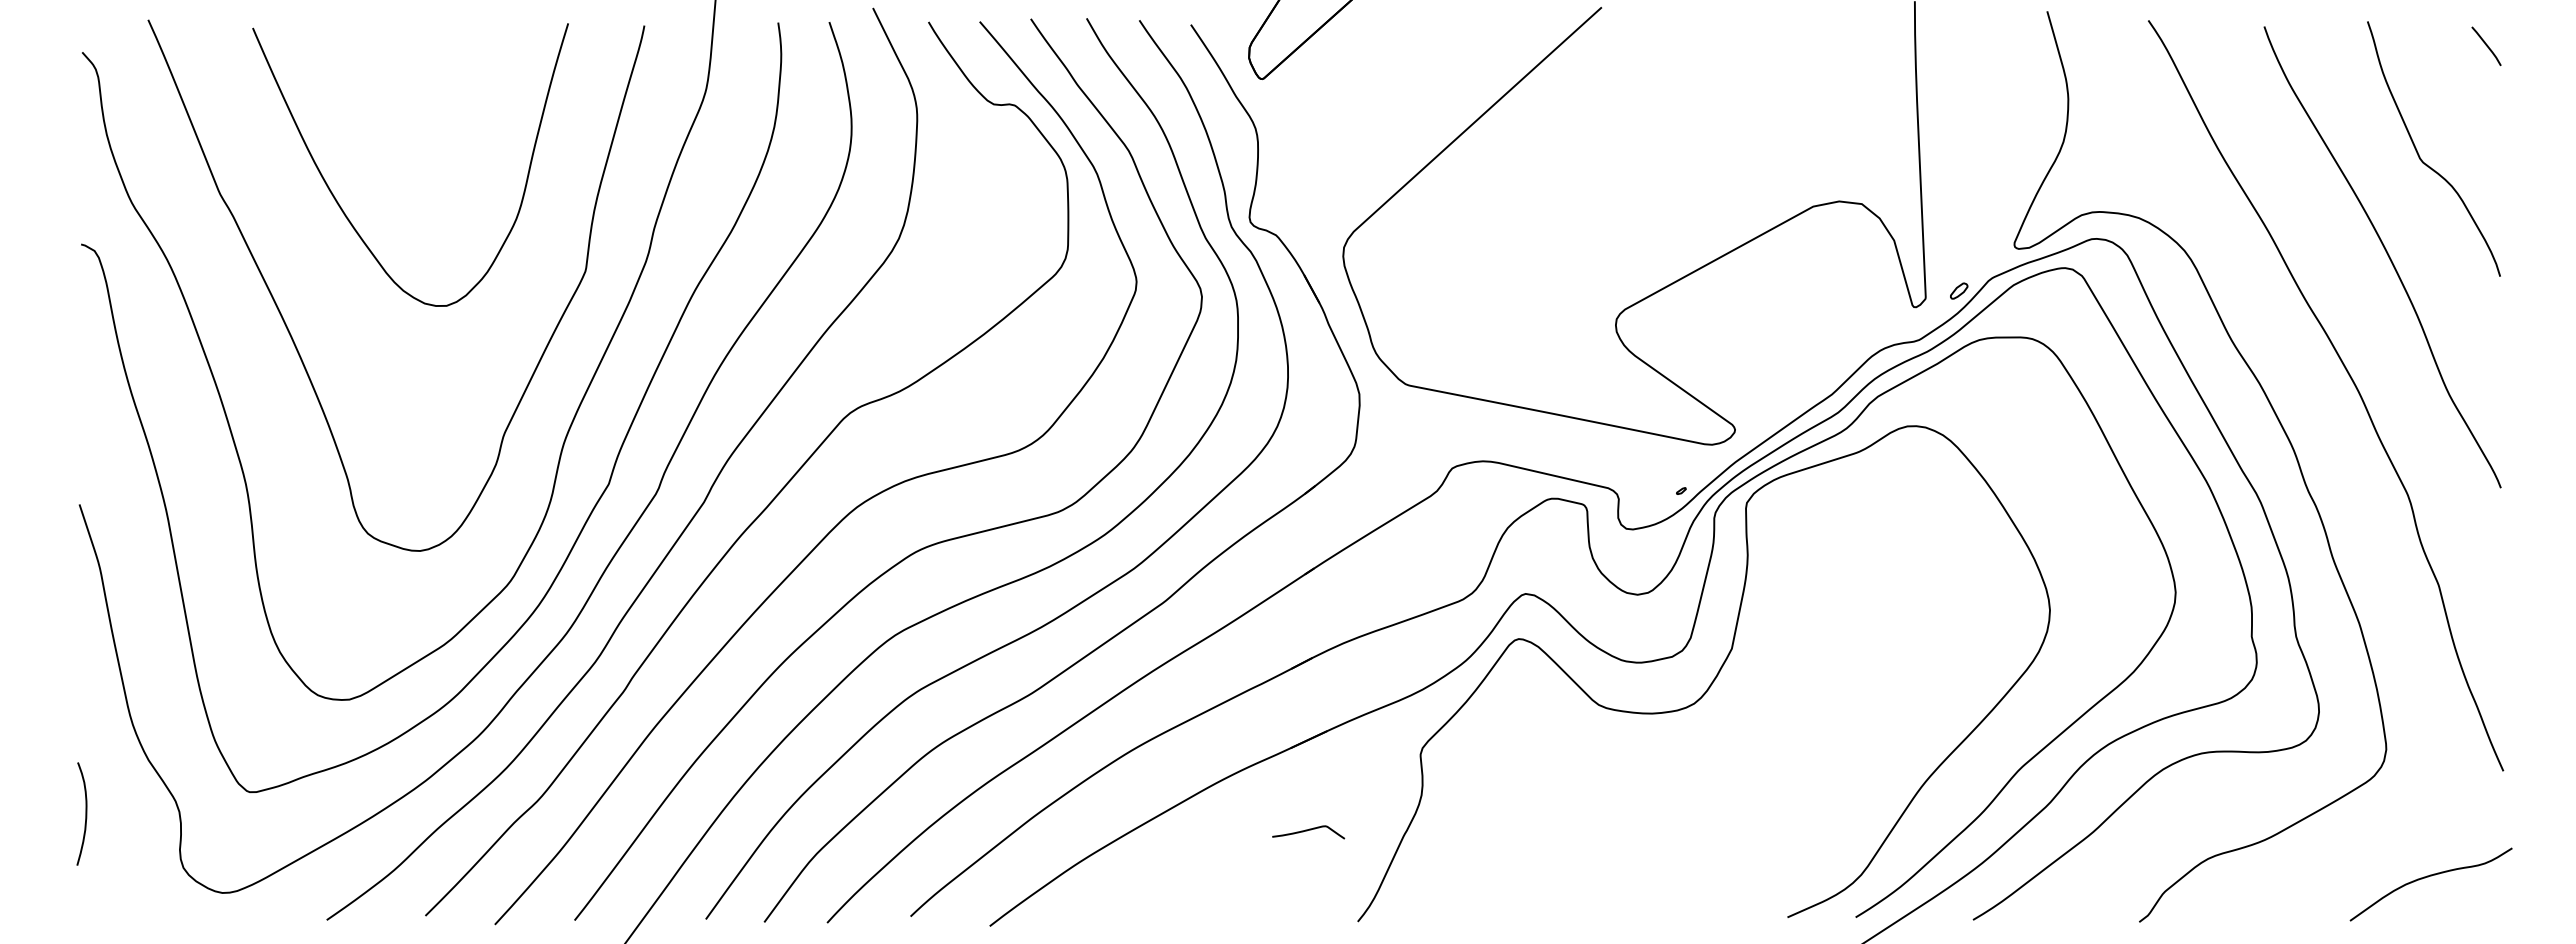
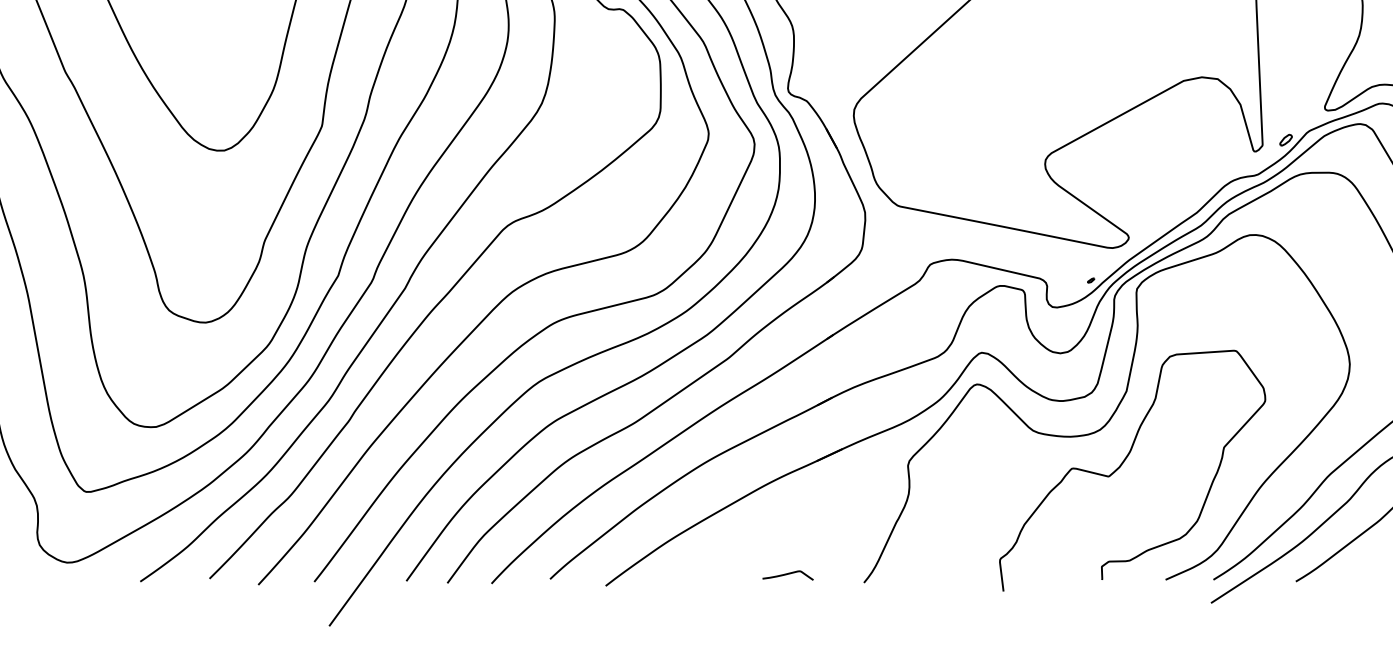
curve: (1726, 752) -> (1122, 464), added
curve: (1307, 831) -> (787, 574), moved

